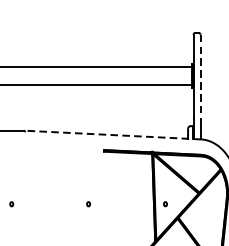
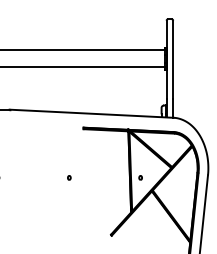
line: (200, 77) -> (173, 60), dashed -> solid
line: (112, 134) -> (91, 113), dashed -> solid

